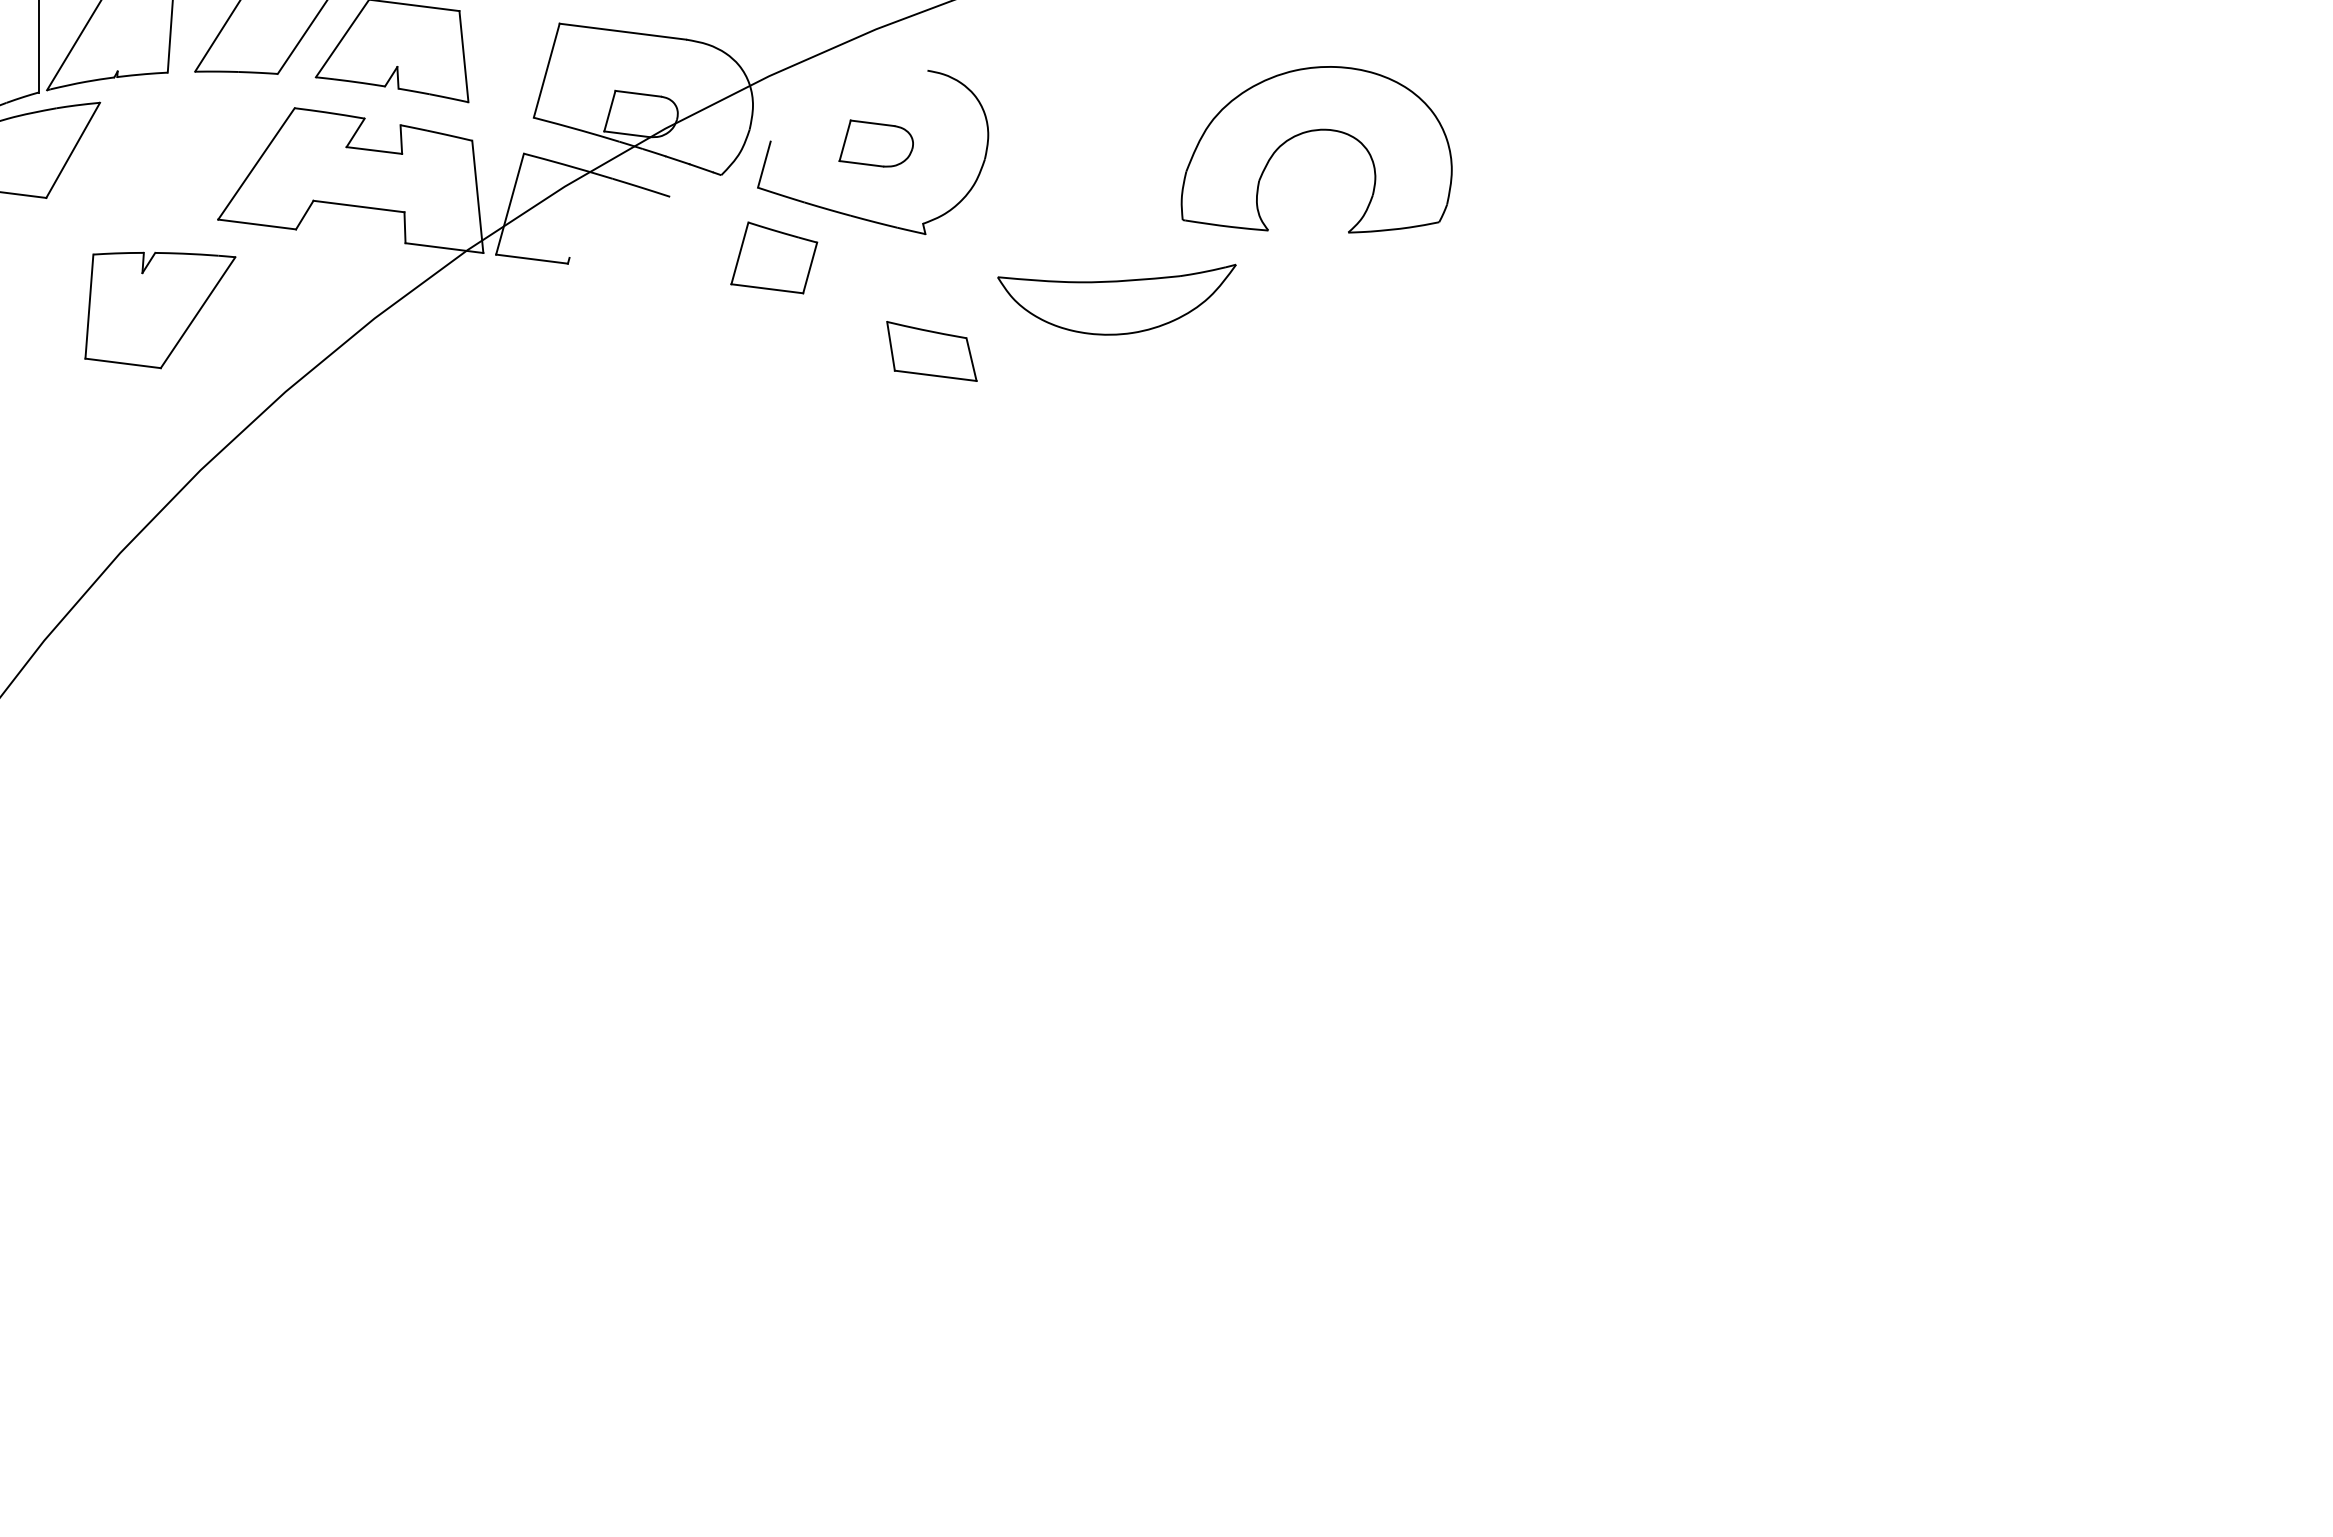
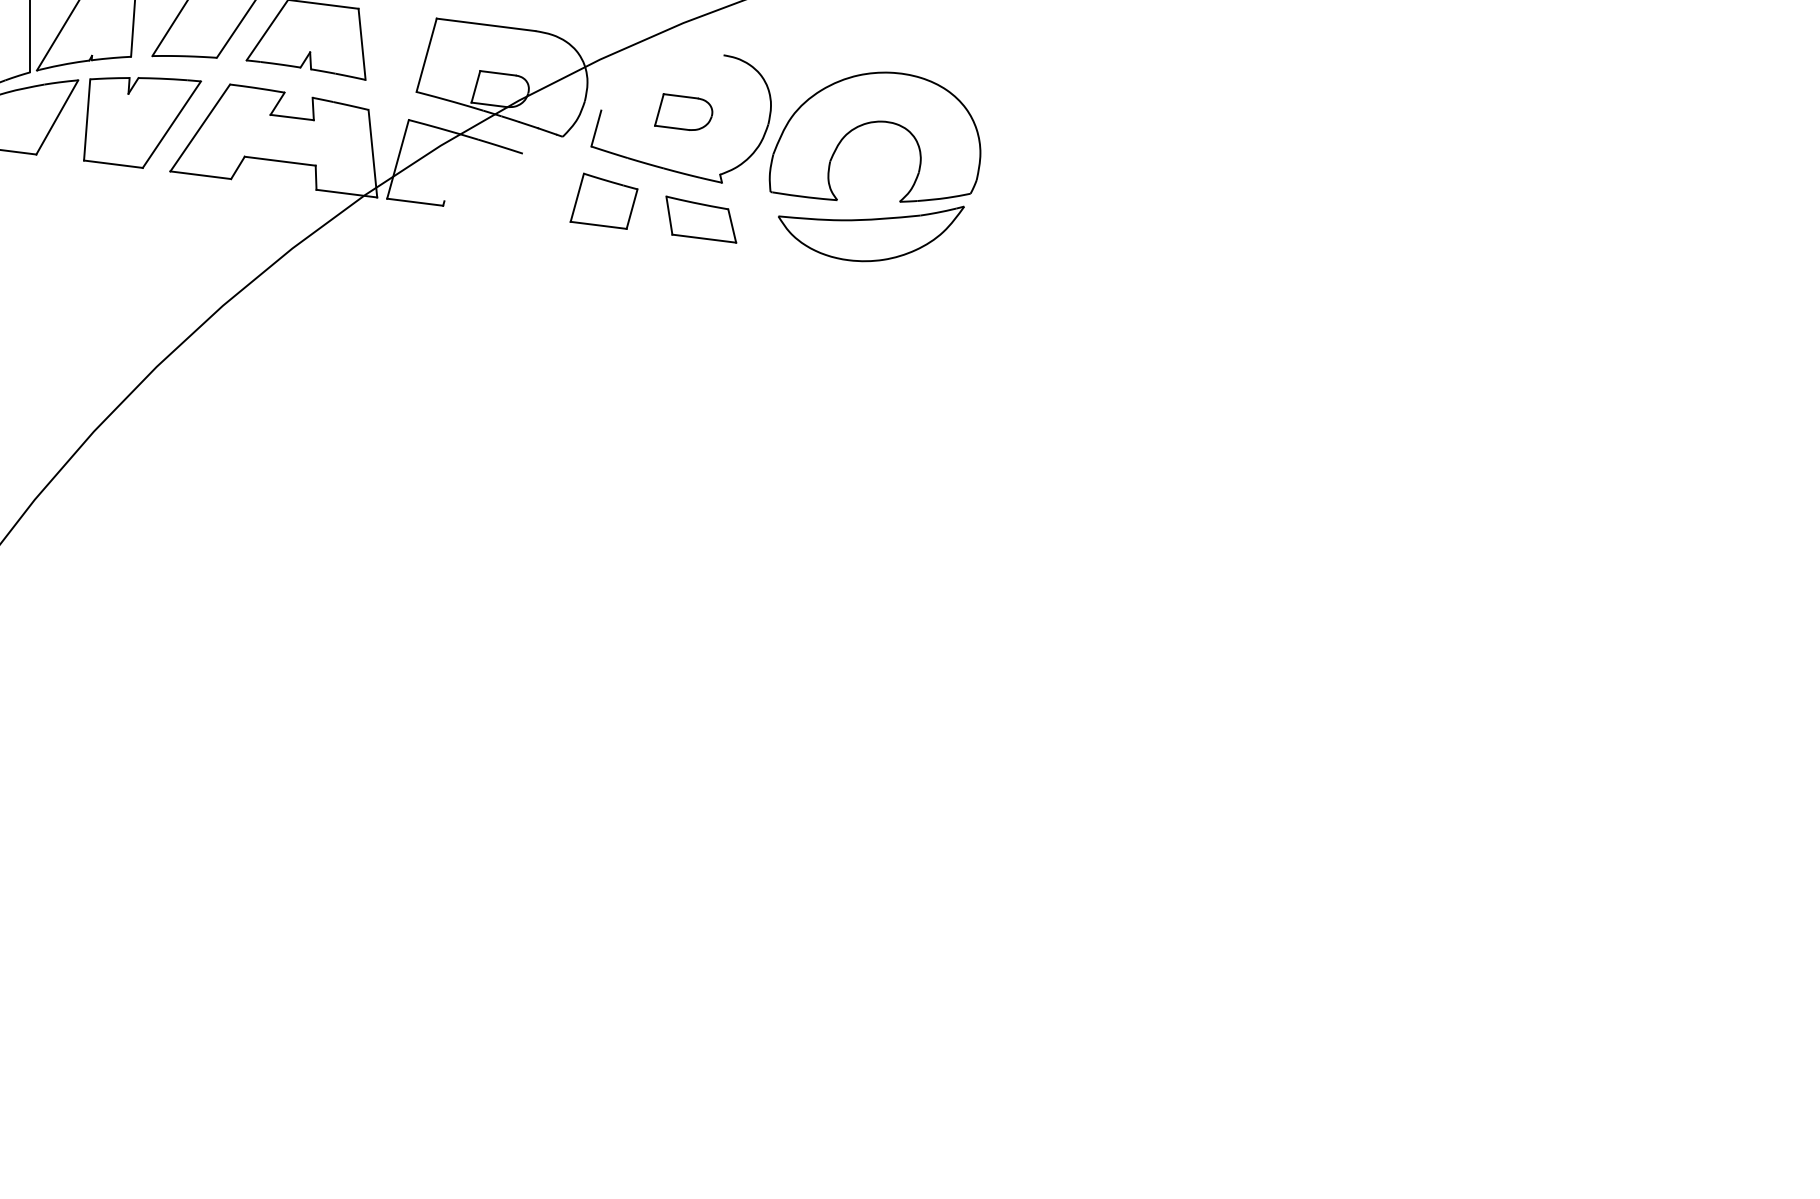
part: (1316, 131) -> (874, 122), moved
part: (160, 310) -> (142, 122), moved
part: (931, 351) -> (700, 219), moved

